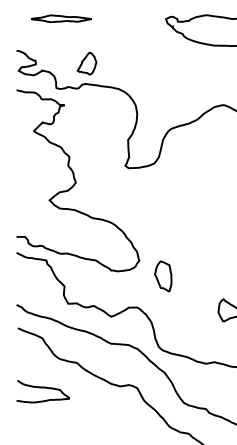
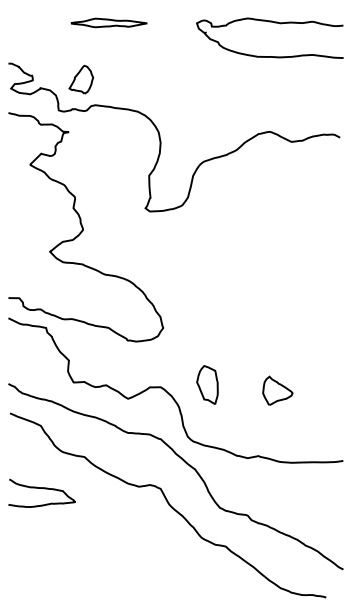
part: (61, 18) -> (108, 22), moved
part: (87, 63) -> (81, 79), moved
part: (163, 276) -> (207, 384), moved

